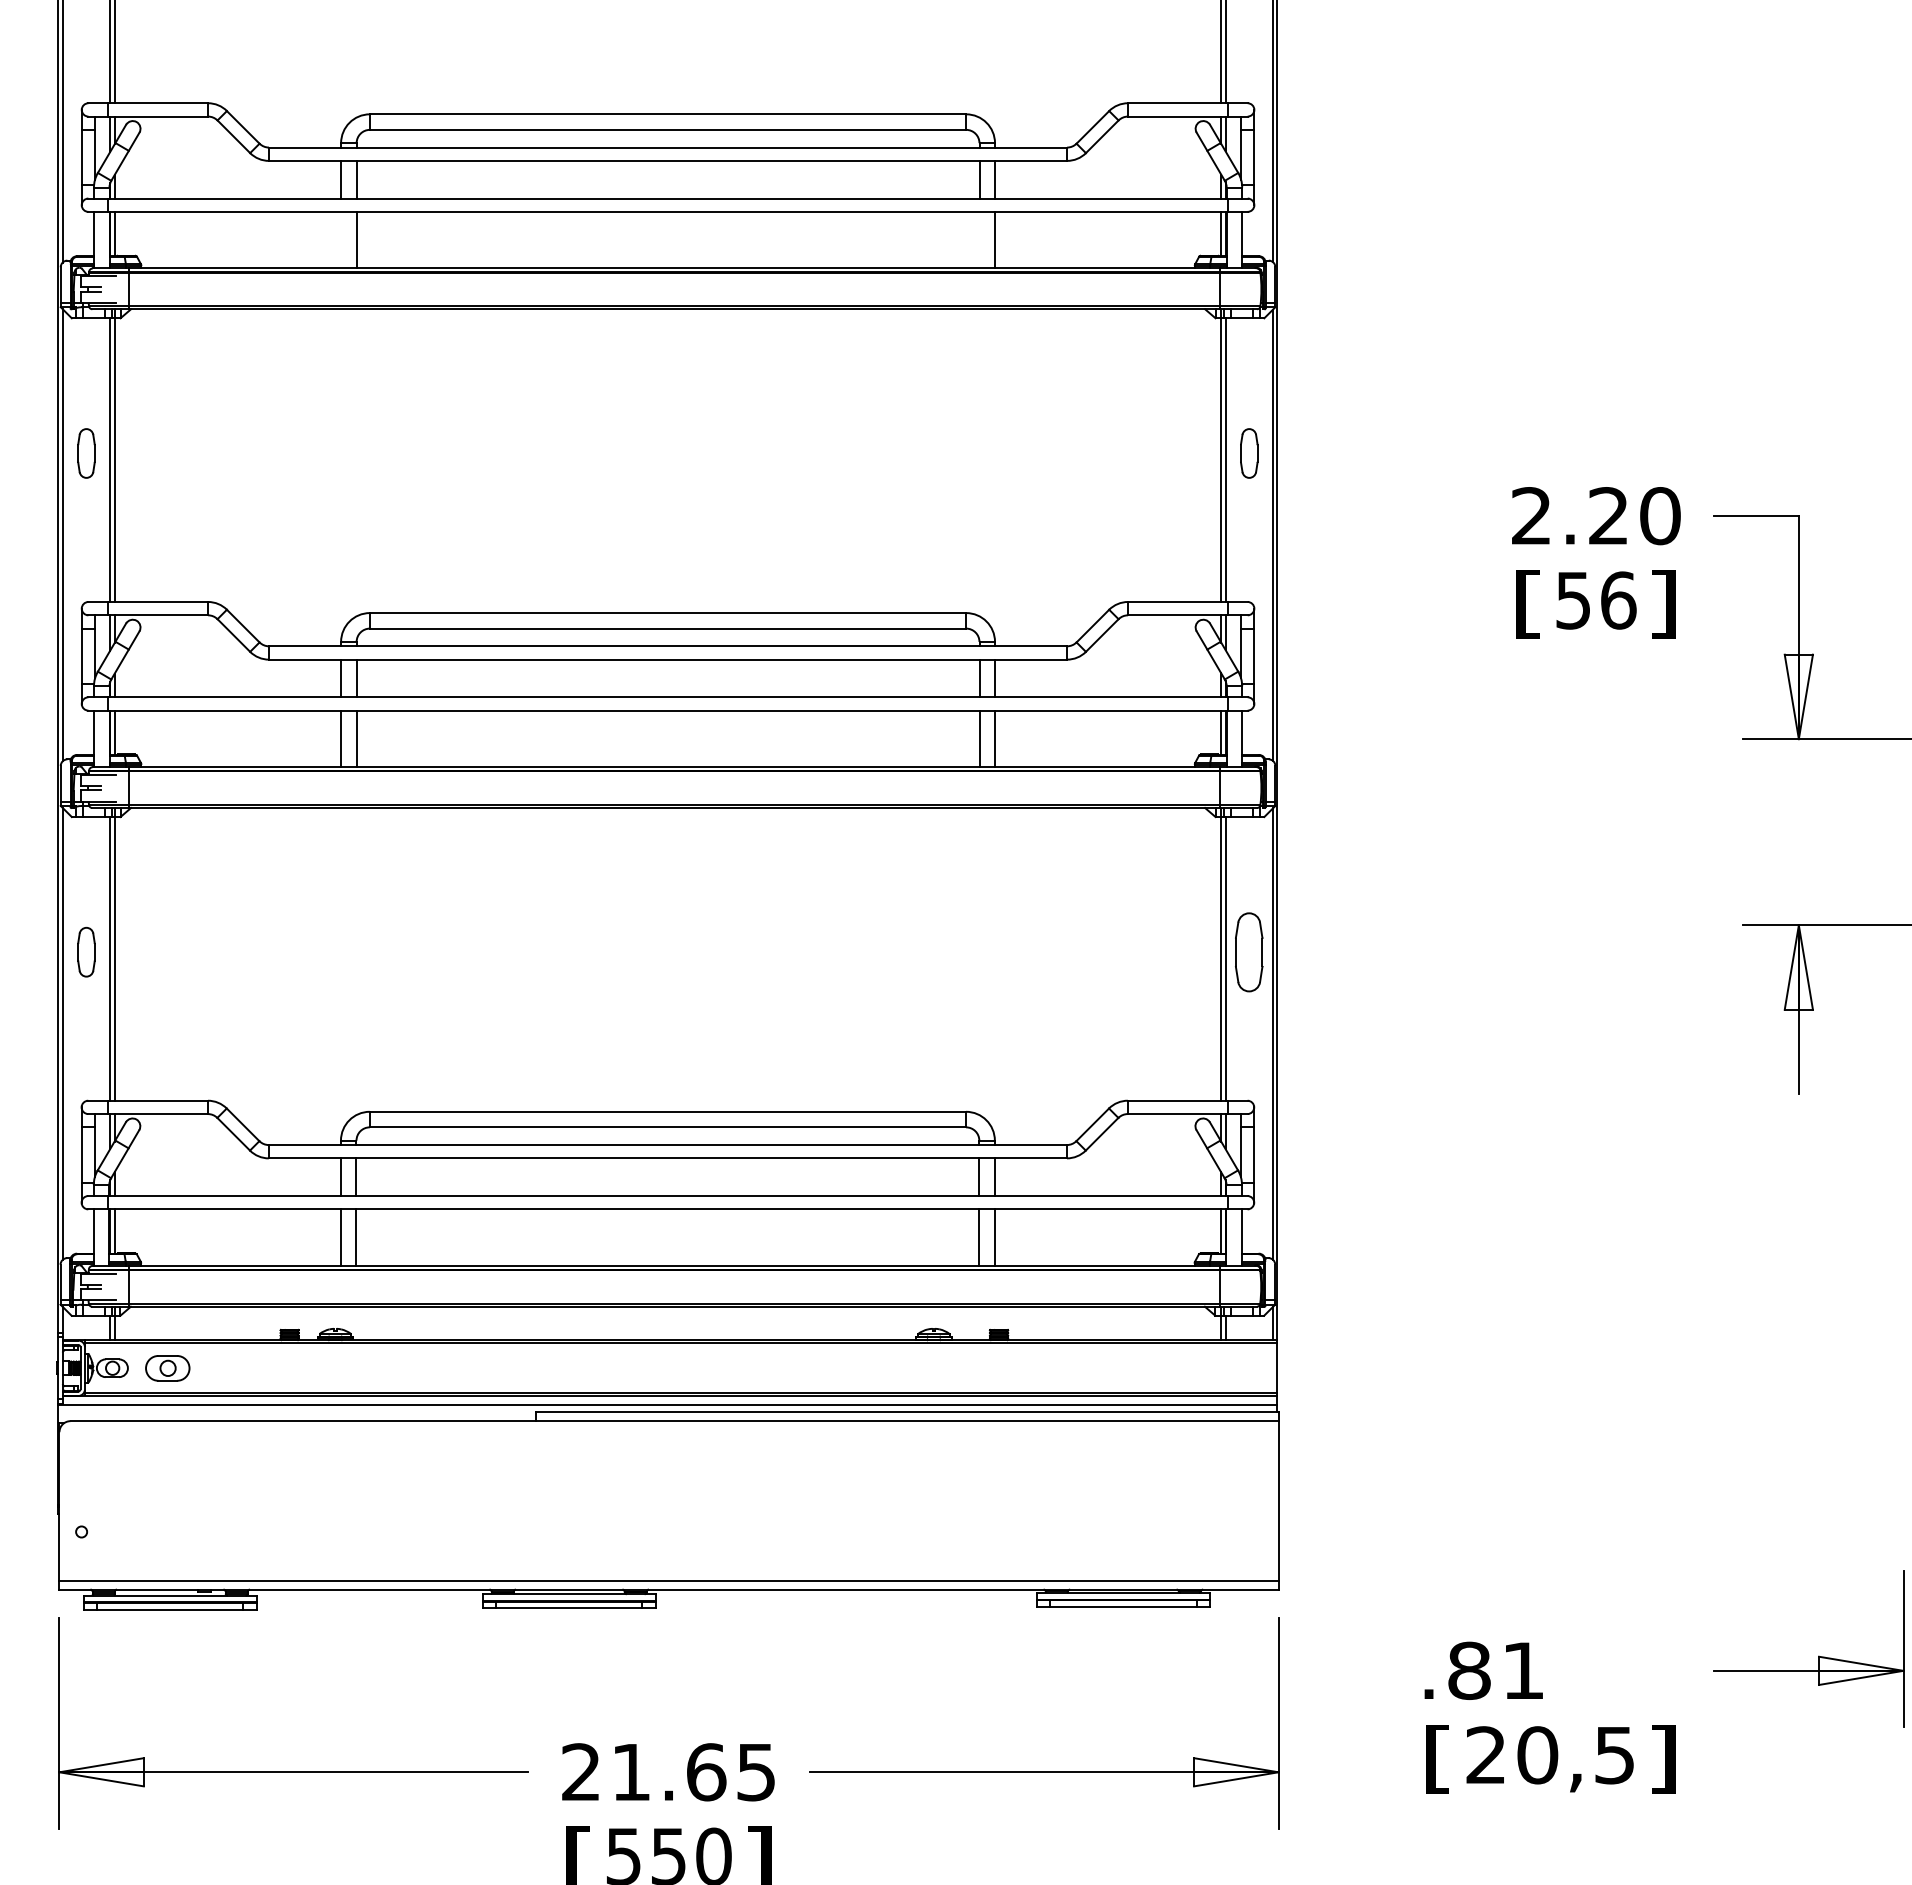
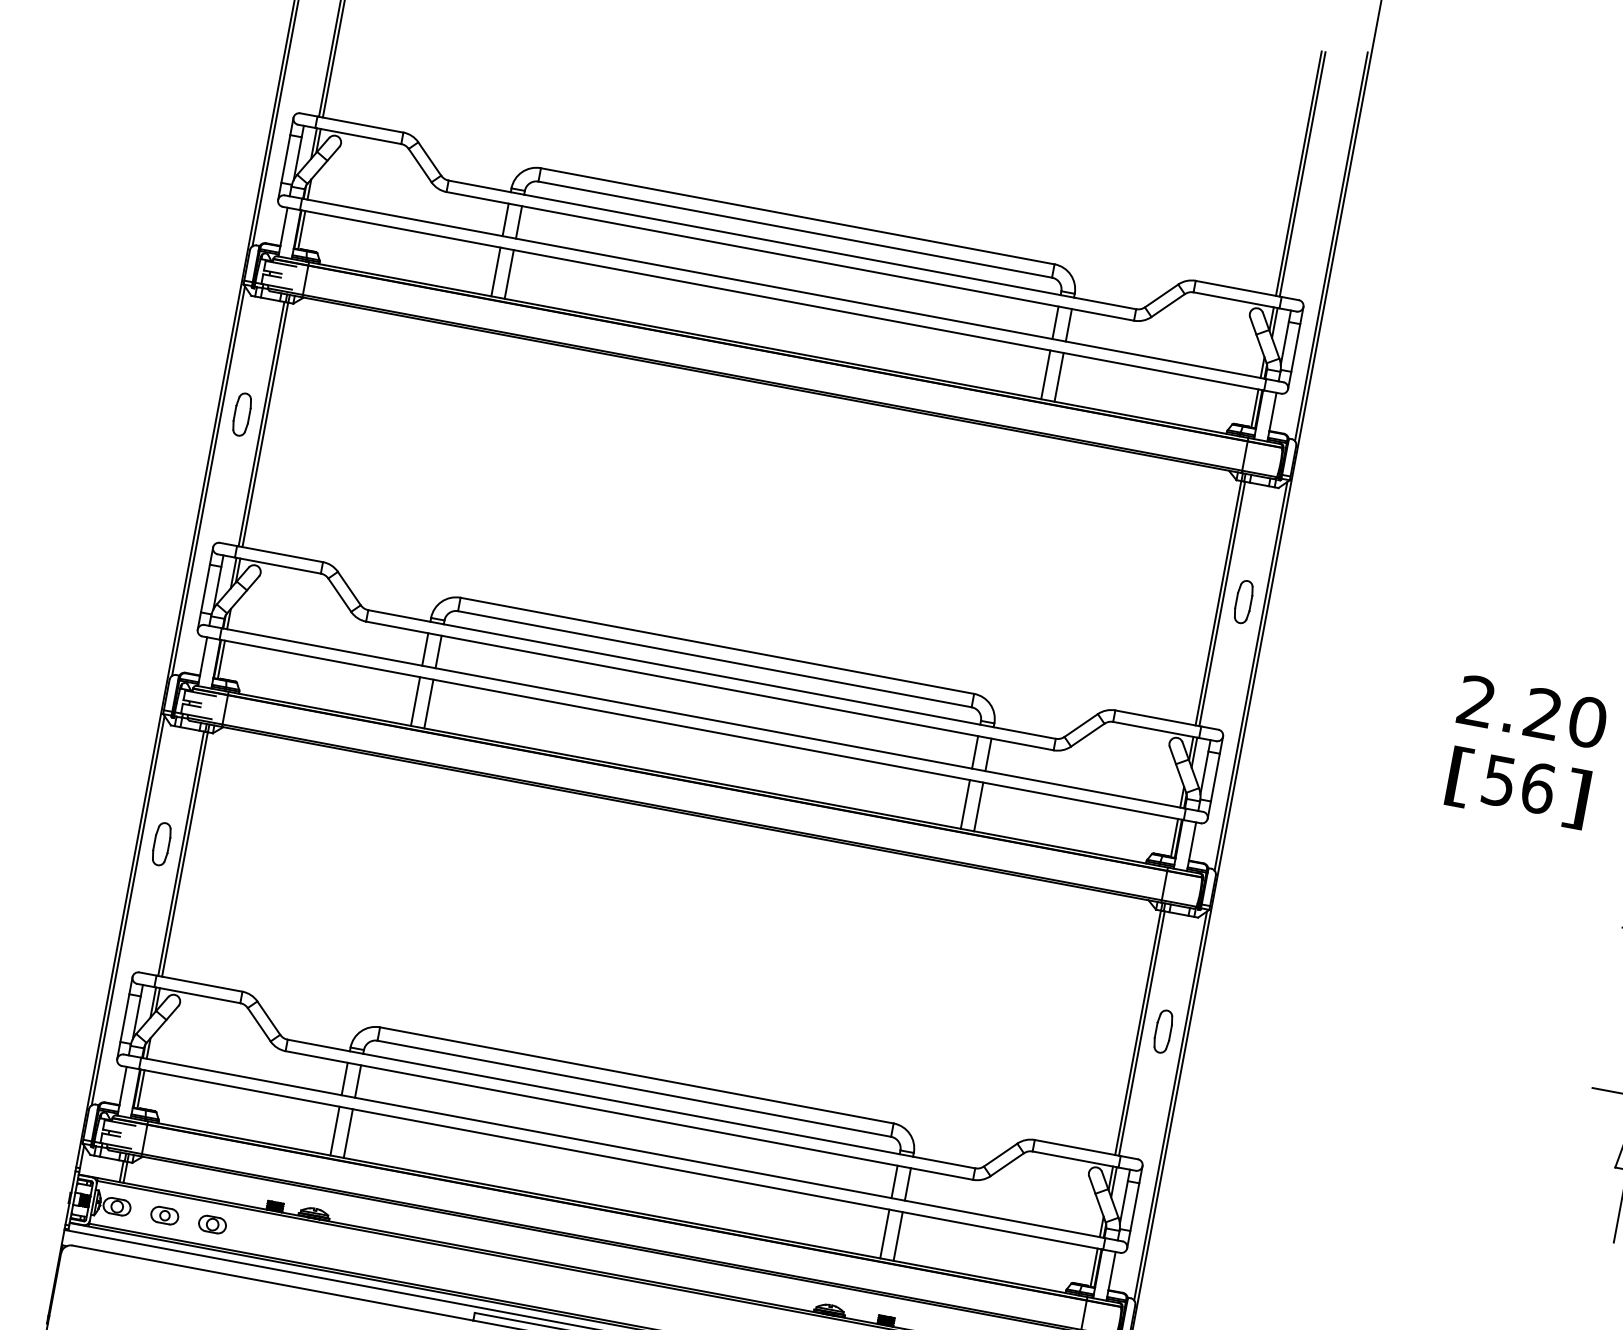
line: (341, 239) -> (496, 271), added
line: (979, 239) -> (1045, 374), added
part: (1249, 951) -> (1163, 1031), size x0.62
part: (167, 1367) -> (164, 1214), size x0.71
part: (222, 1367) -> (211, 1223), added

